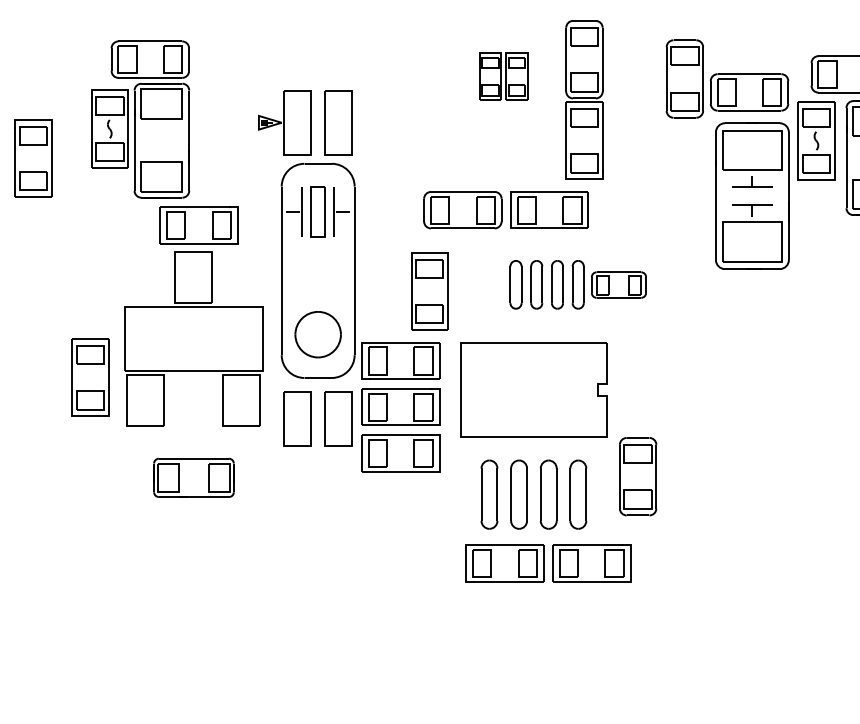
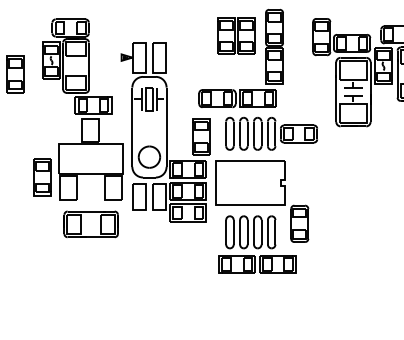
part: (503, 75) -> (236, 35), size x1.67
part: (577, 284) -> (271, 133), size x1.43
part: (192, 478) -> (90, 224), size x1.43

